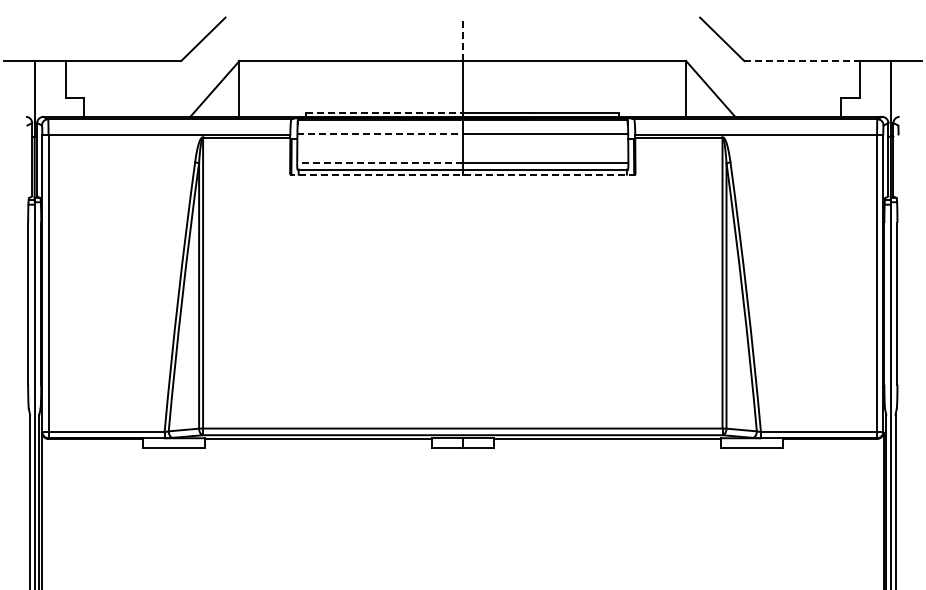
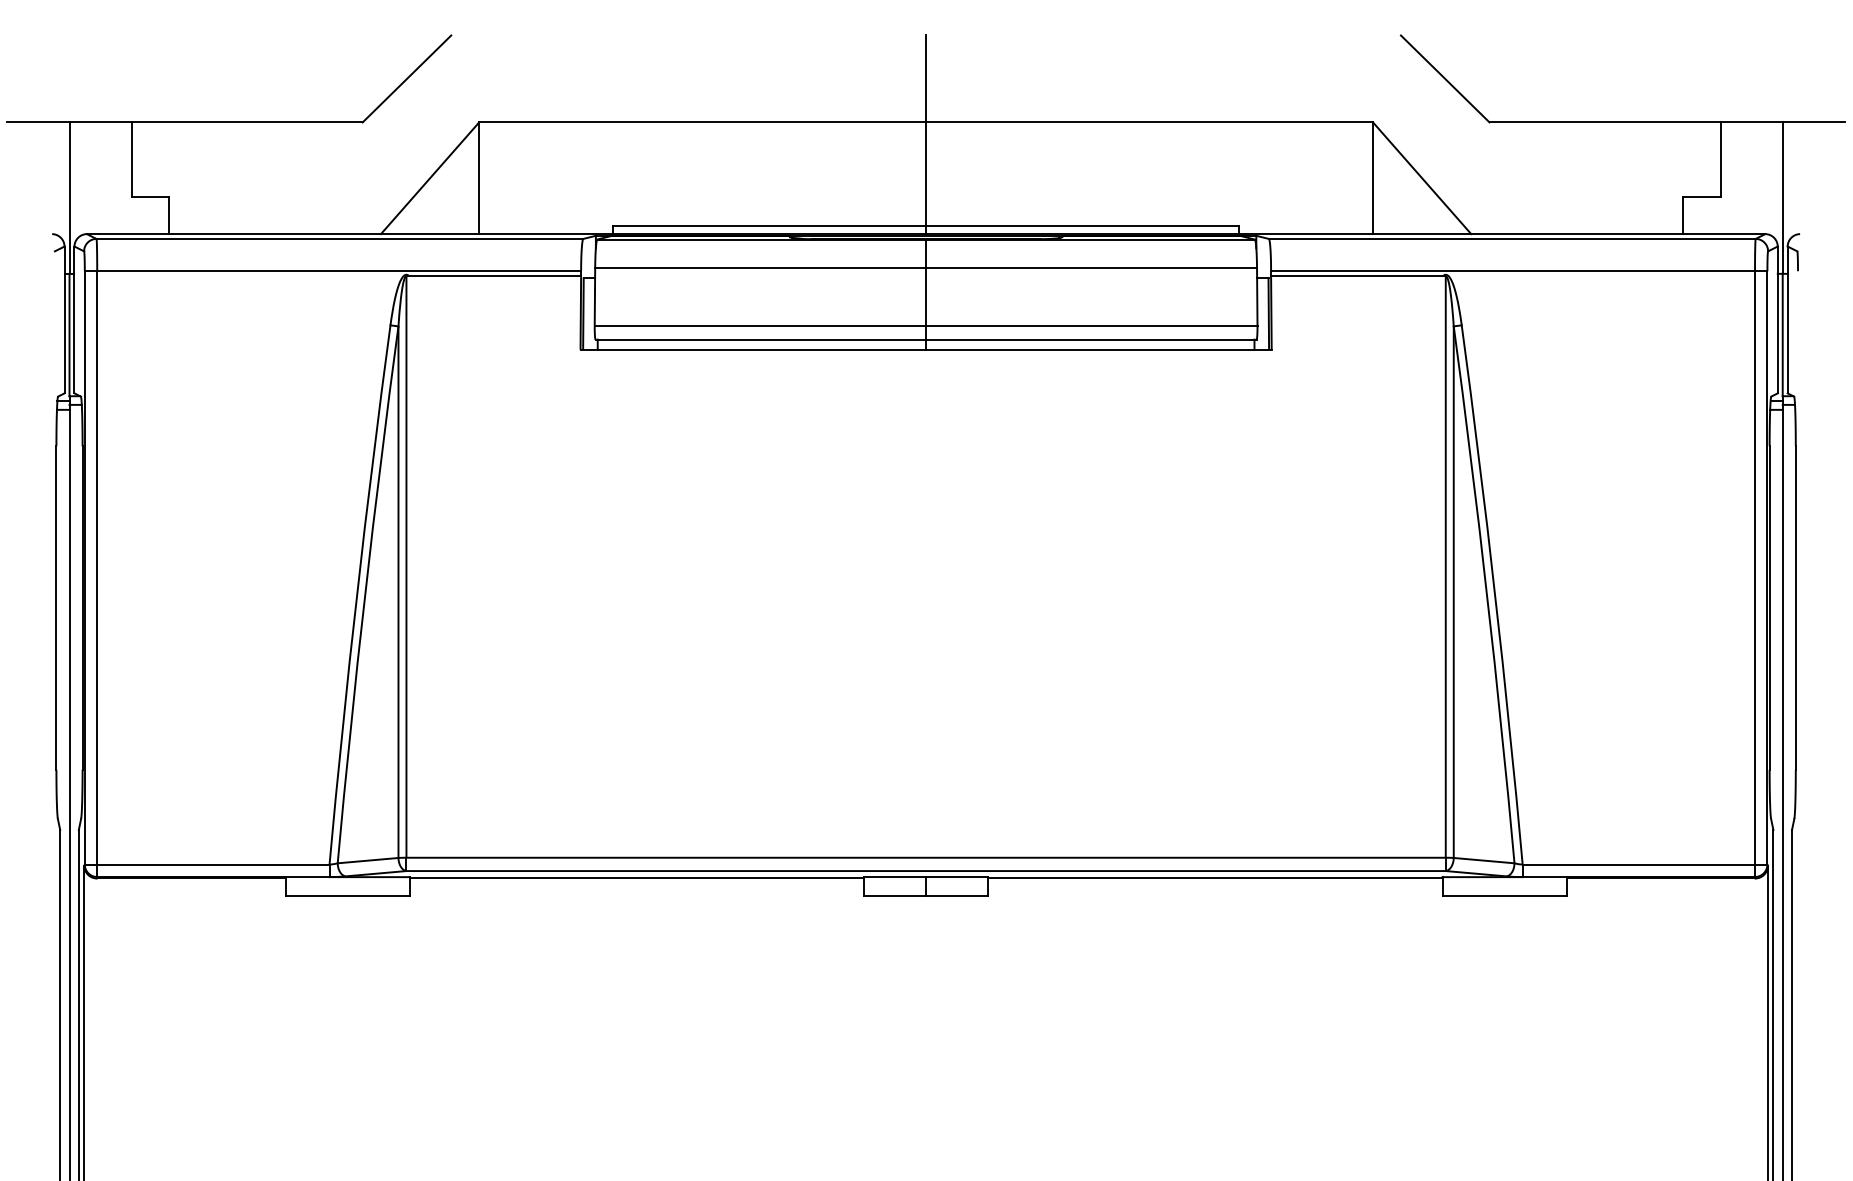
line: (462, 39) -> (925, 79), dashed -> solid
line: (802, 61) -> (1605, 123), dashed -> solid
line: (385, 112) -> (771, 225), dashed -> solid
line: (380, 133) -> (761, 267), dashed -> solid
line: (379, 162) -> (759, 325), dashed -> solid
line: (462, 174) -> (925, 349), dashed -> solid

